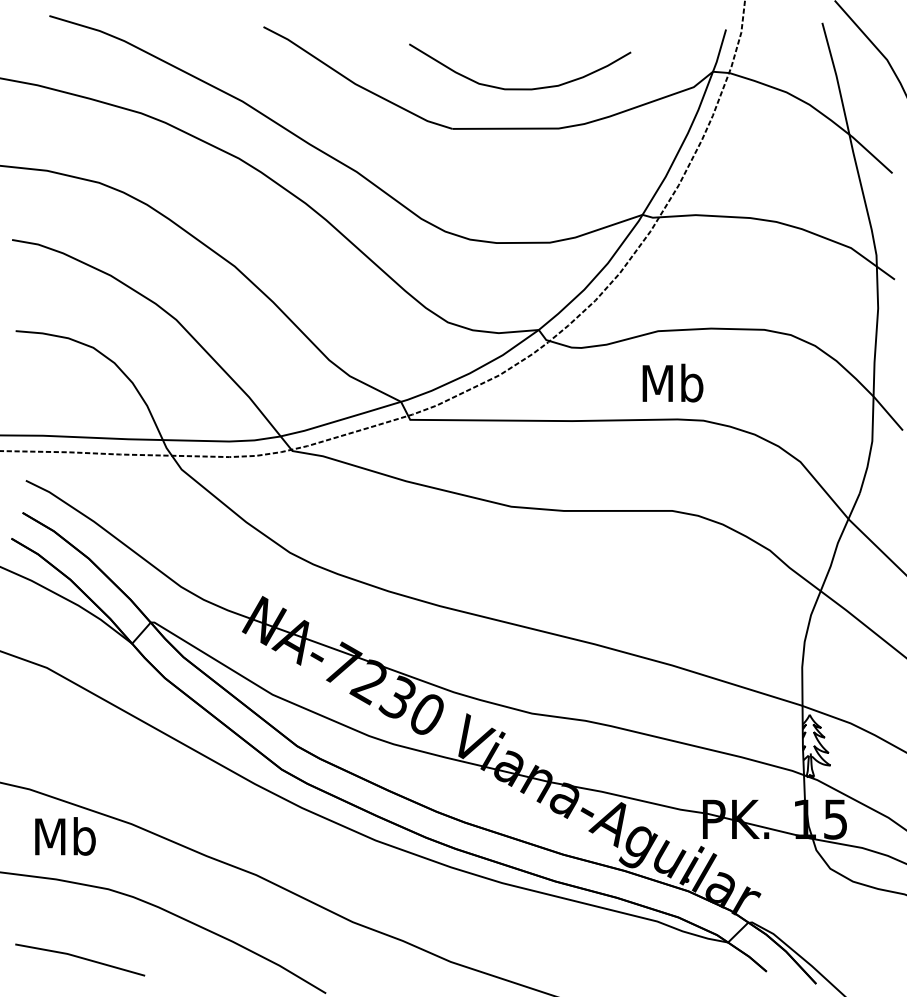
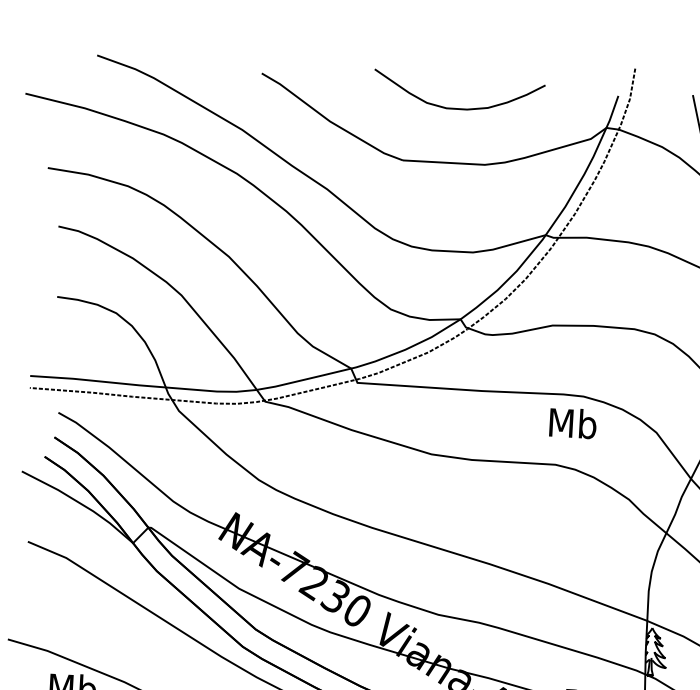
curve: (520, 88) -> (458, 108), moved
text: (672, 382) -> (572, 422), moved

